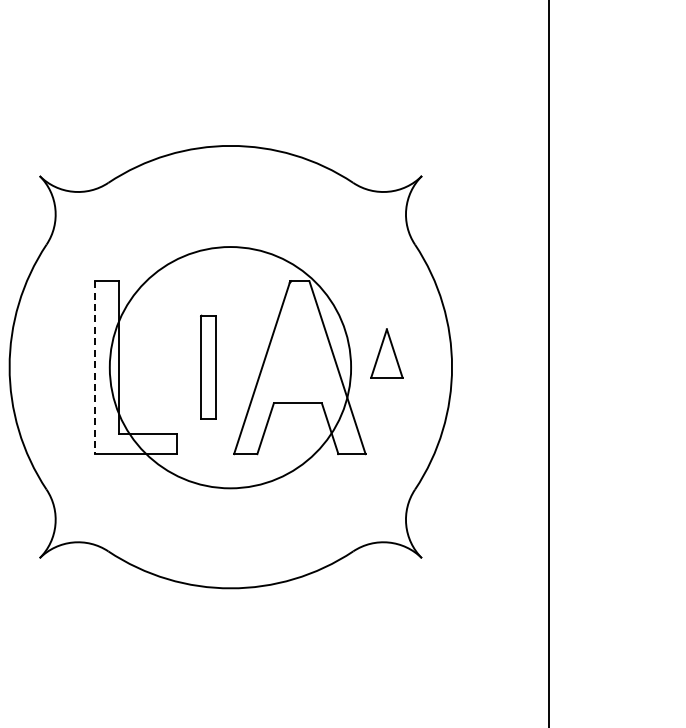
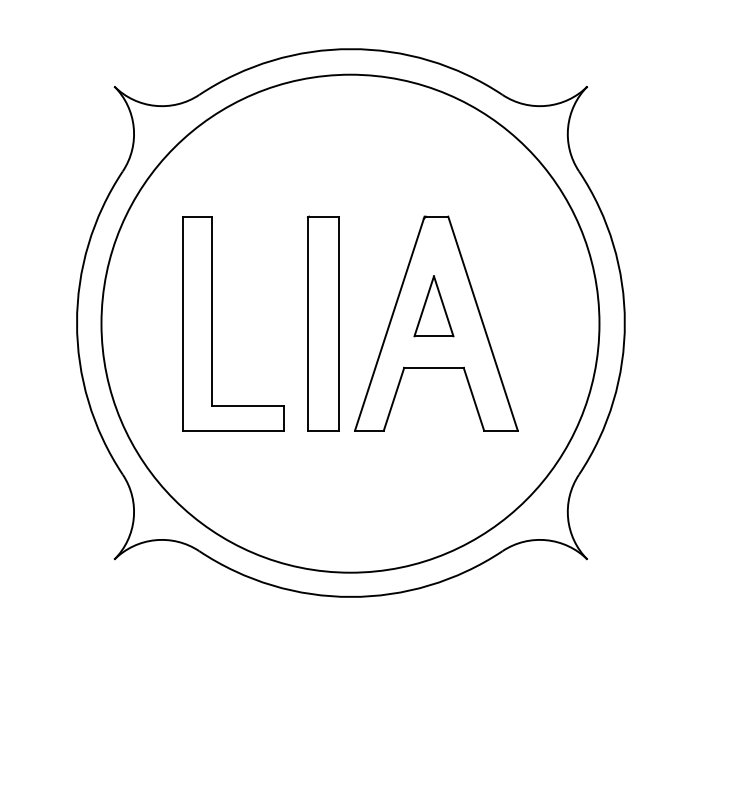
part: (386, 353) -> (433, 306), moved
part: (208, 367) -> (323, 323), size x1.67
circle: (230, 367) -> (350, 323), size x1.67
line: (95, 368) -> (183, 324), dashed -> solid

